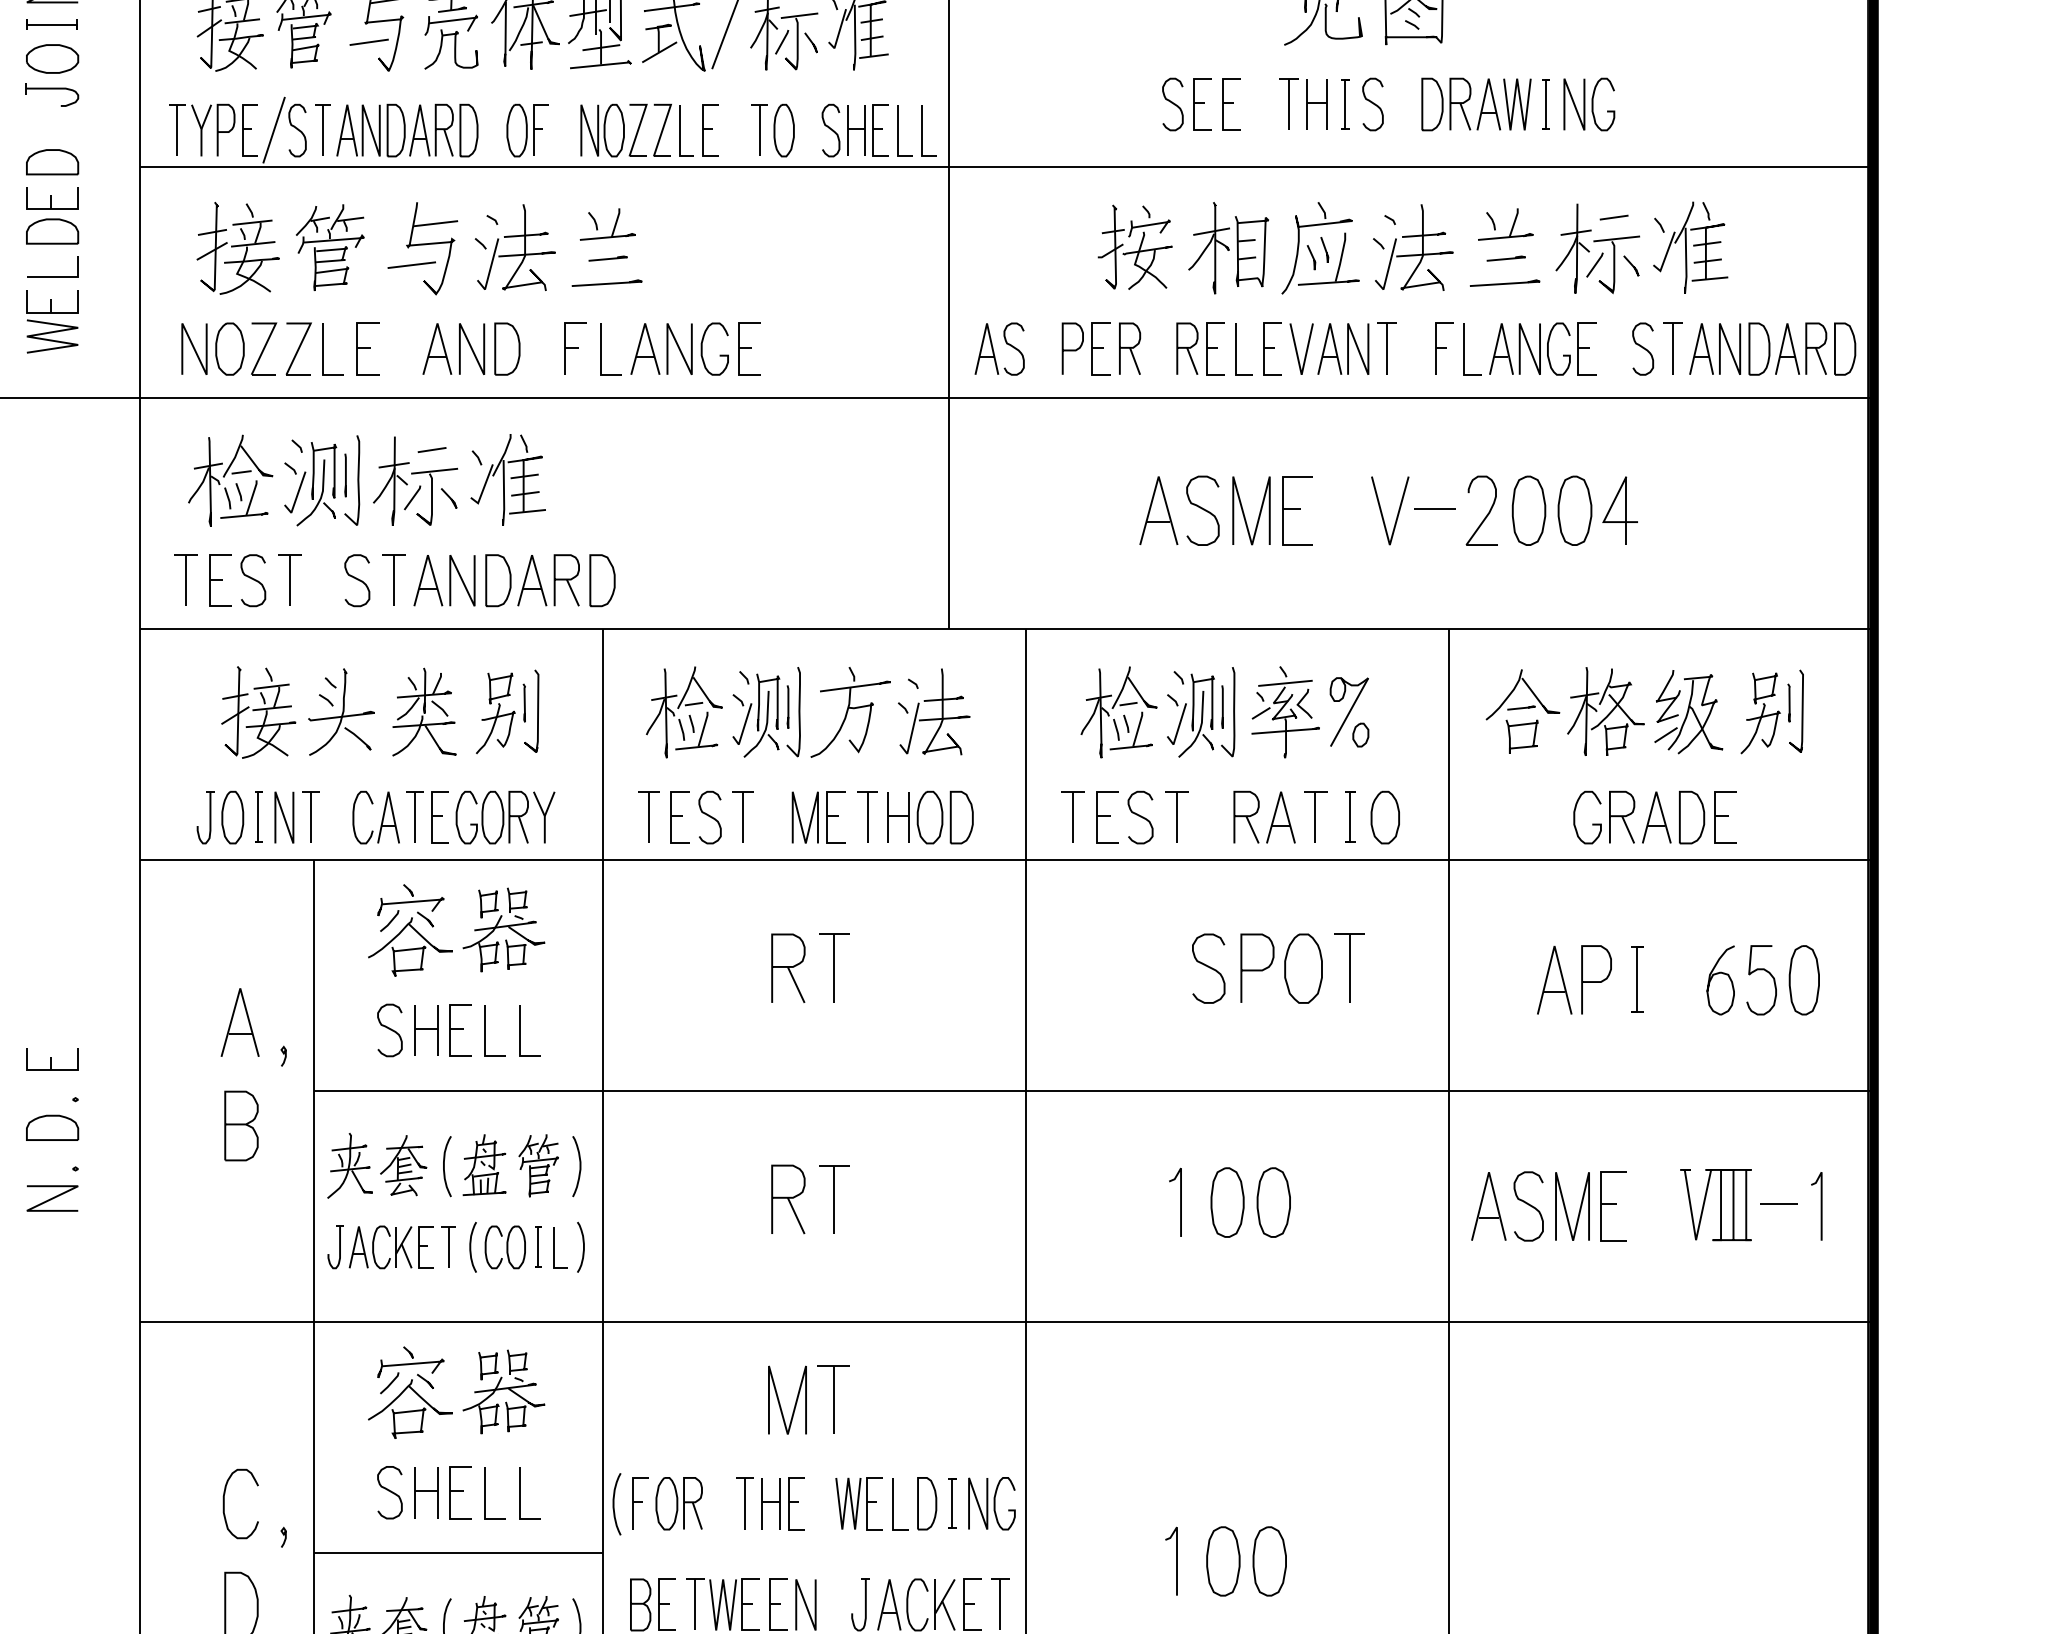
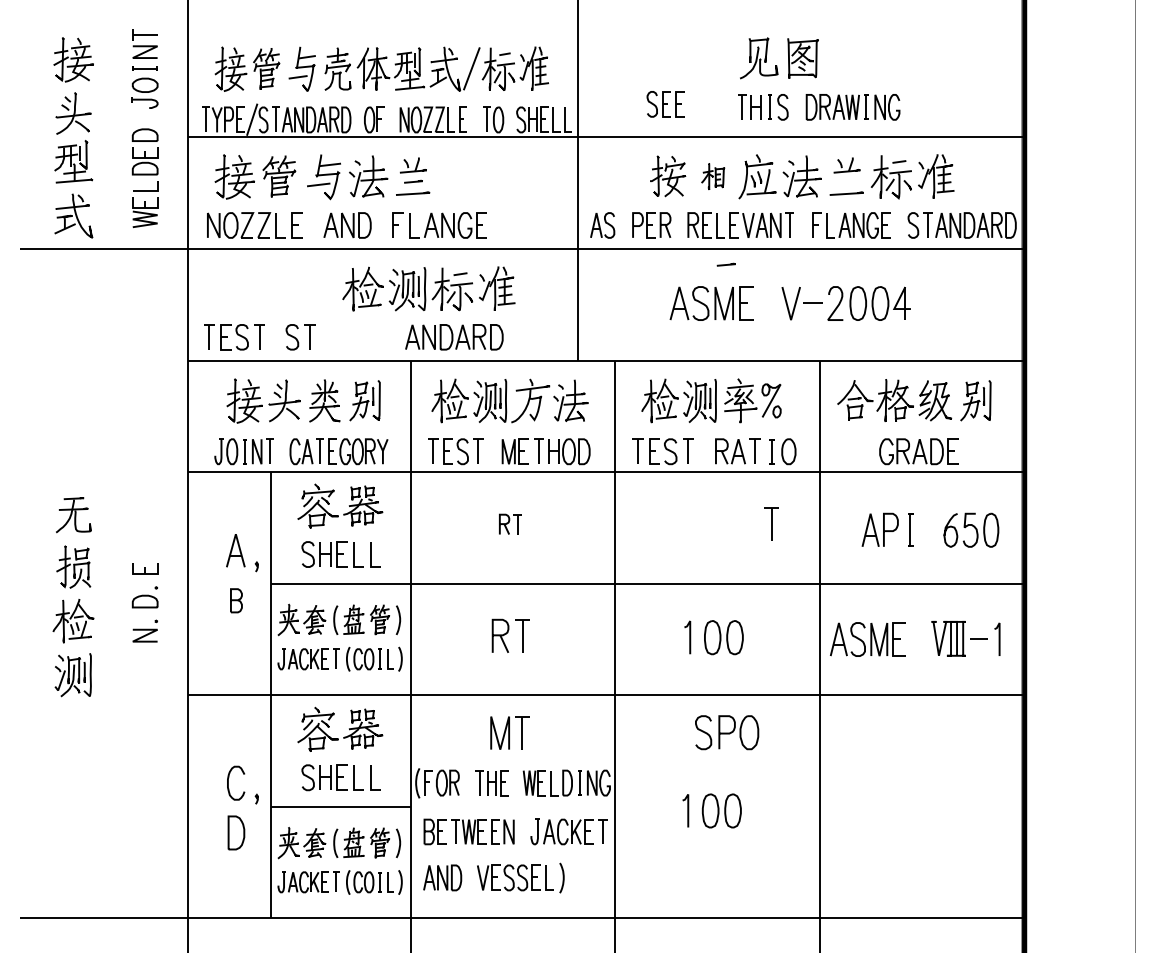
part: (1200, 104) -> (665, 104), moved
part: (1227, 247) -> (712, 176), size x0.6
line: (1504, 258) -> (725, 264), moved
part: (365, 479) -> (428, 288), moved
part: (514, 581) -> (454, 337), moved
part: (808, 968) -> (510, 524), size x0.6
part: (1258, 968) -> (727, 732), moved
part: (241, 1125) -> (236, 600), size x0.7

